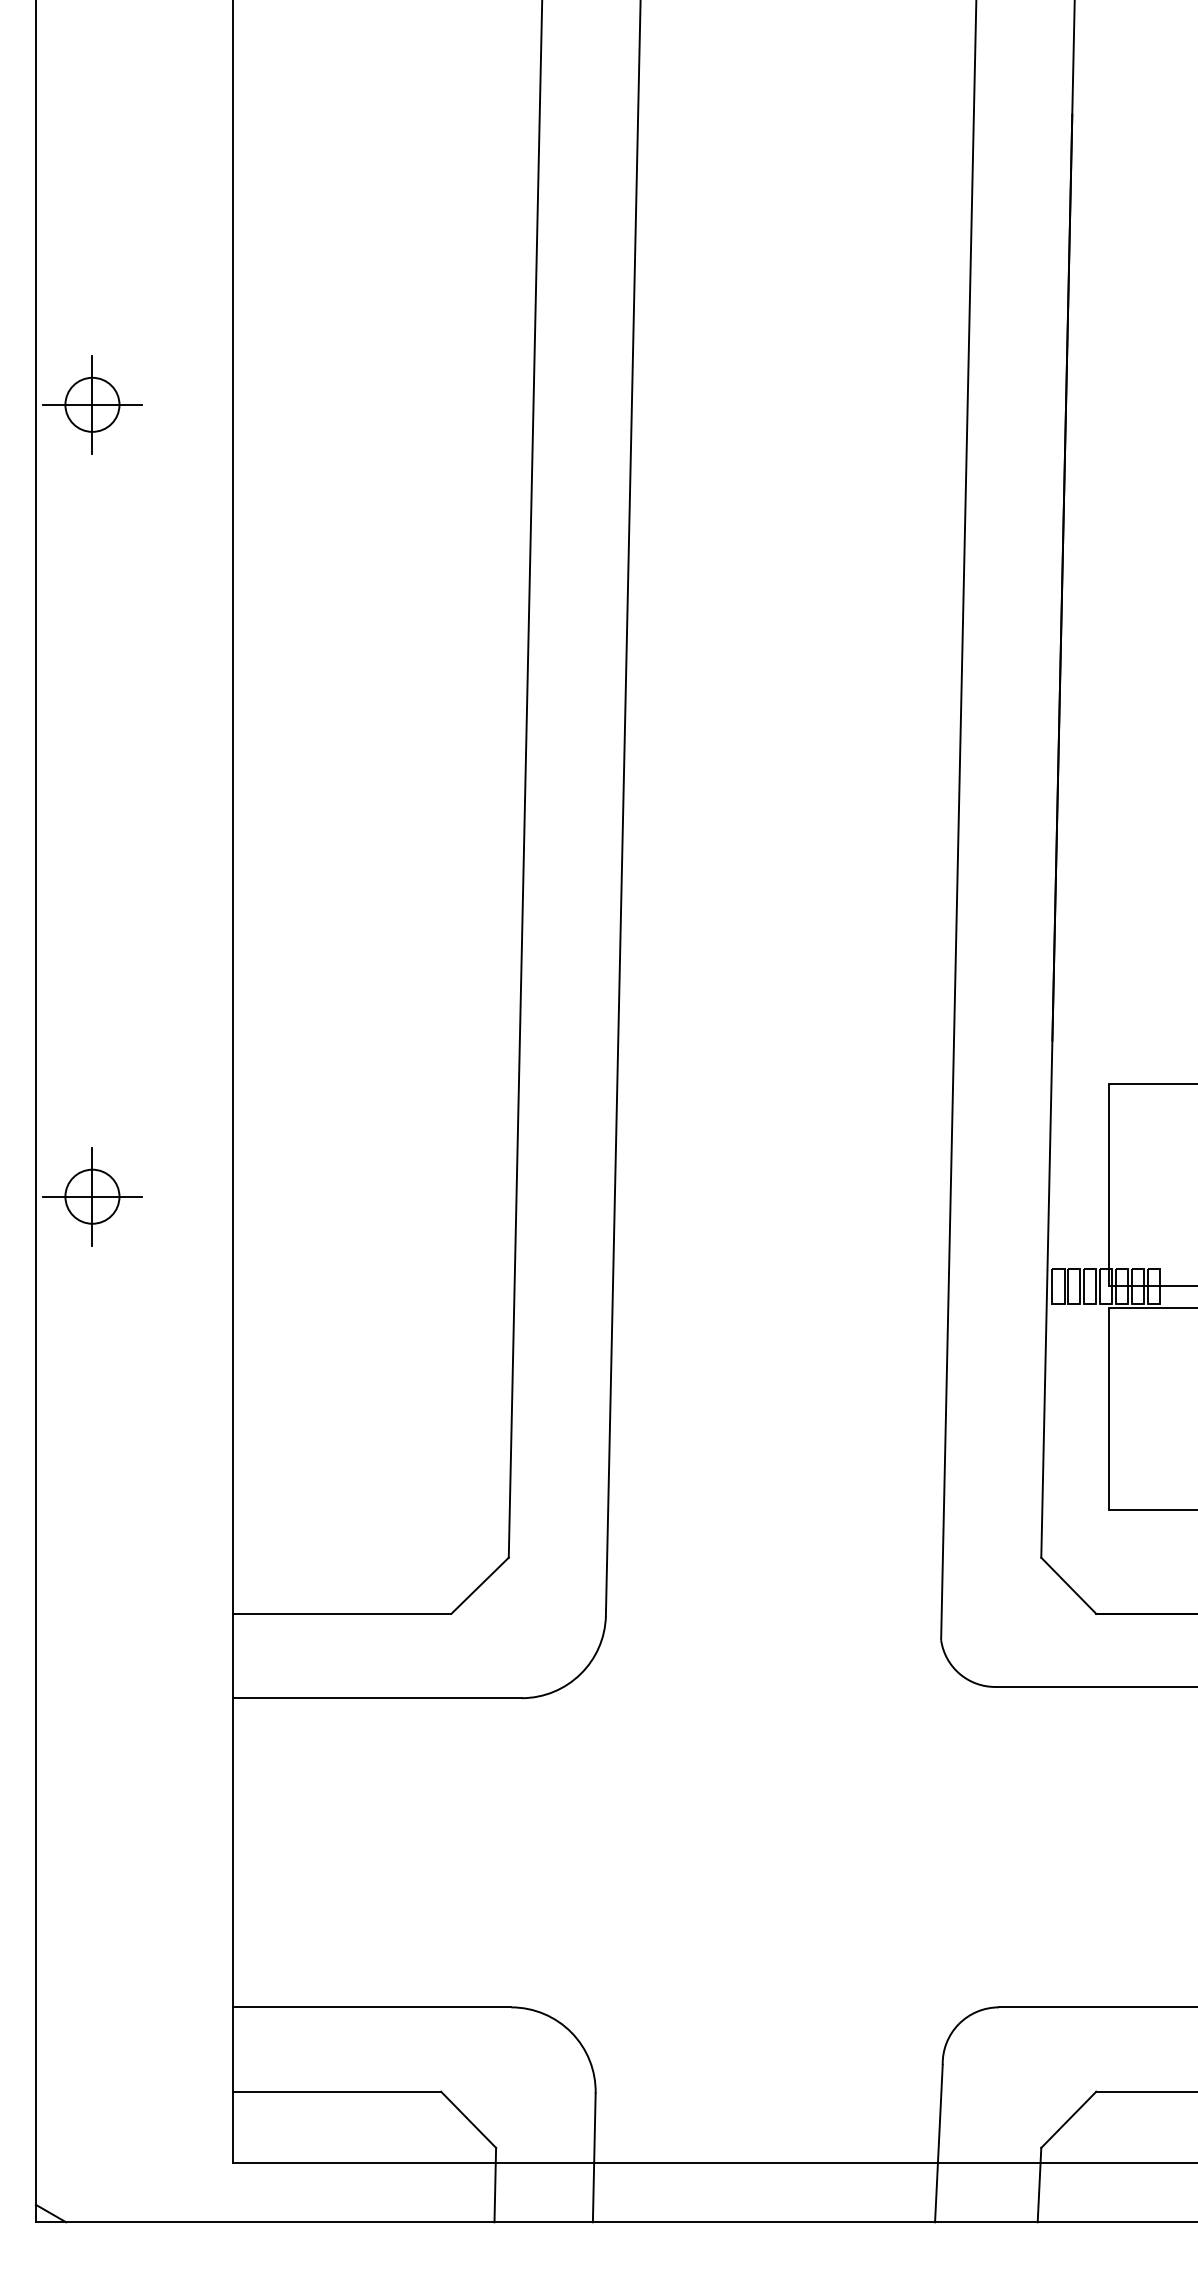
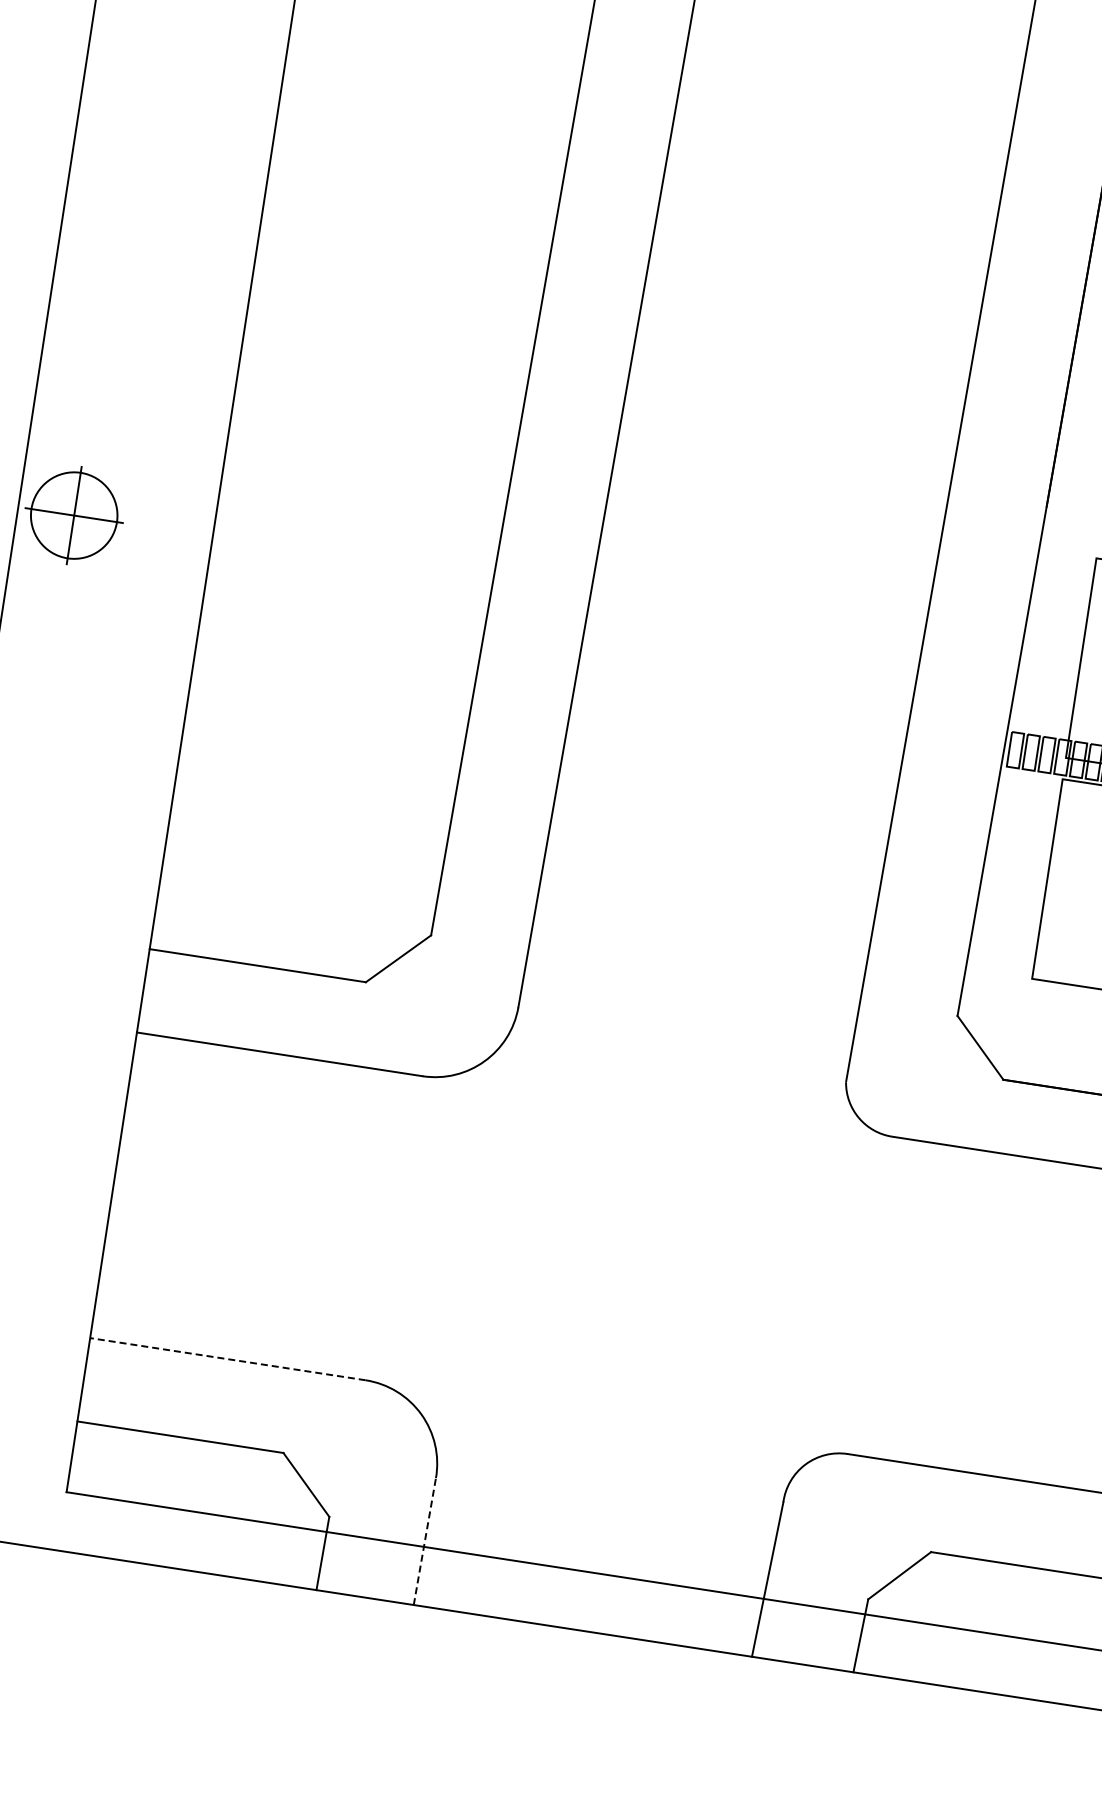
circle: (92, 1196) -> (74, 515), size x1.6
line: (371, 2007) -> (227, 1359), solid -> dashed
line: (594, 2157) -> (425, 1541), solid -> dashed

